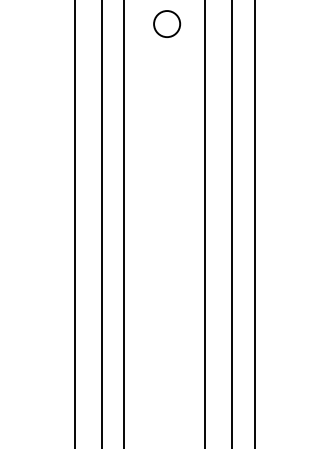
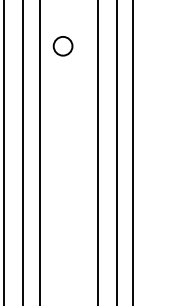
circle: (167, 23) -> (63, 45), moved

